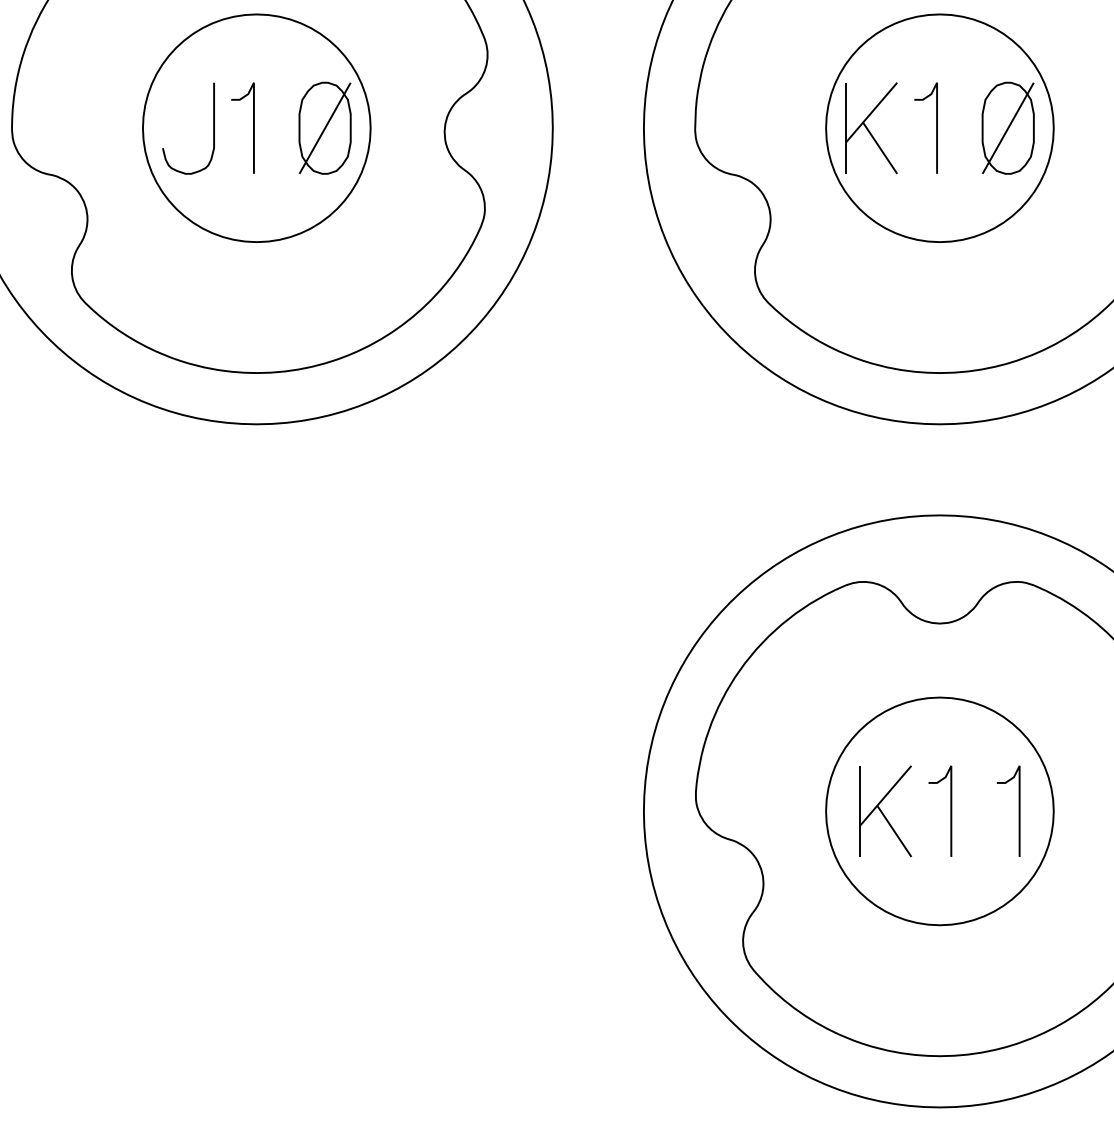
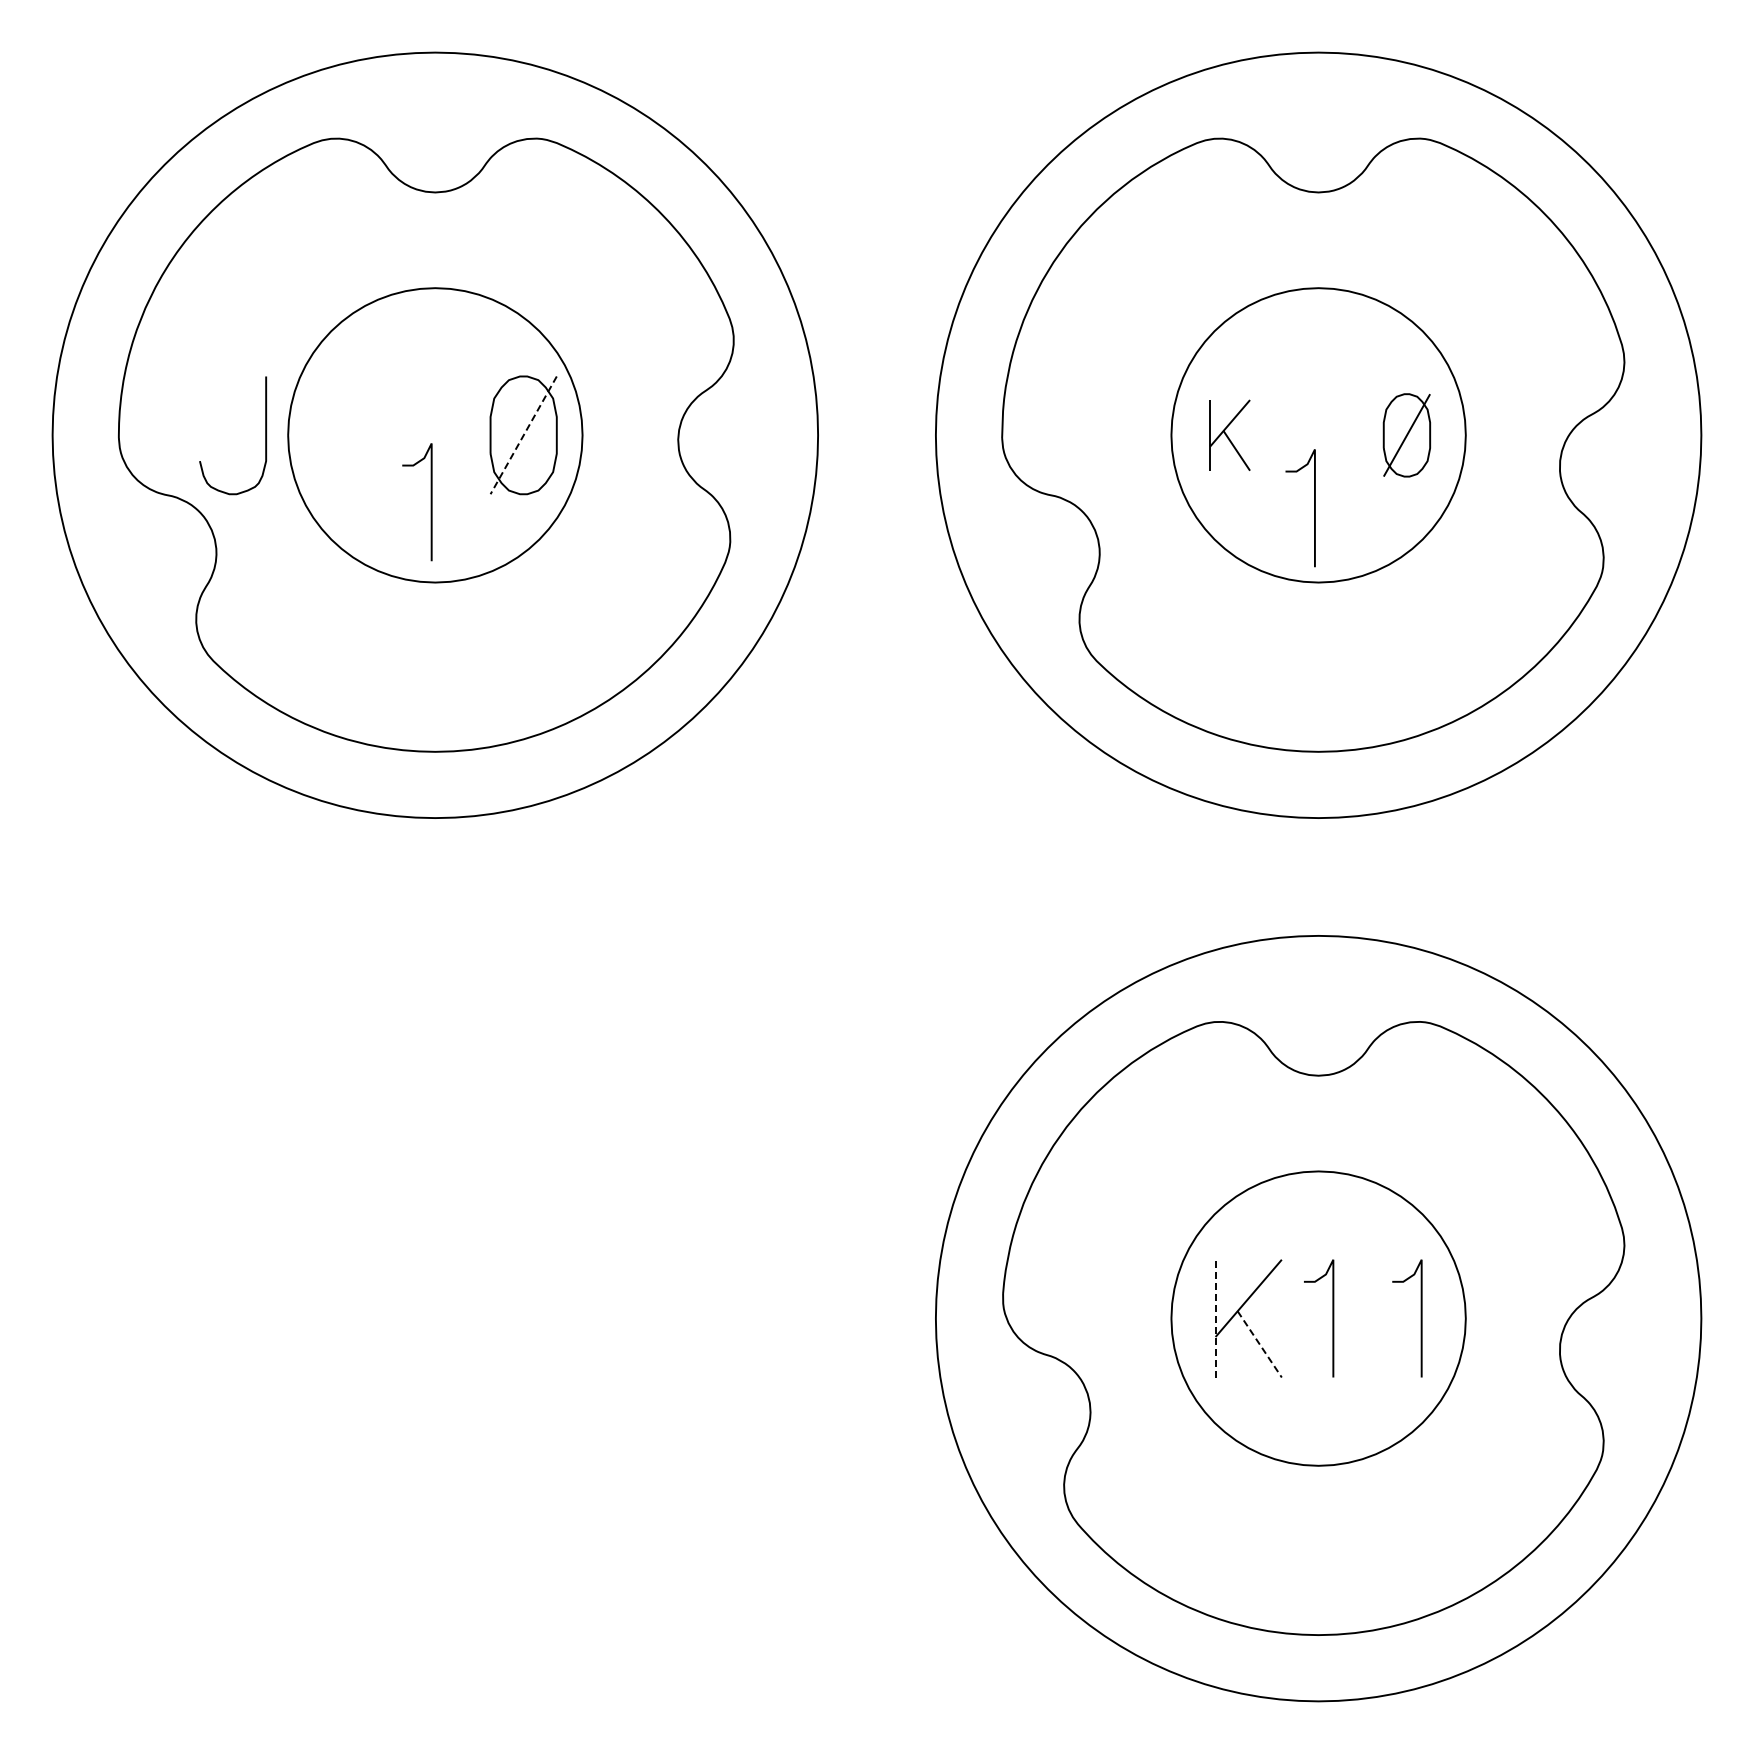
curve: (213, 128) -> (265, 435), moved
curve: (253, 128) -> (430, 502), moved
line: (324, 128) -> (523, 435), solid -> dashed
part: (870, 128) -> (1229, 435), size x0.6
curve: (936, 128) -> (1314, 508), moved
part: (1007, 128) -> (1406, 435), size x0.7
line: (860, 811) -> (1215, 1318), solid -> dashed
line: (894, 831) -> (1259, 1344), solid -> dashed

